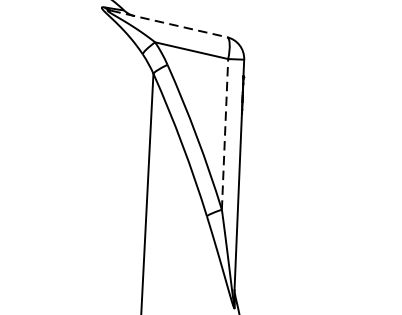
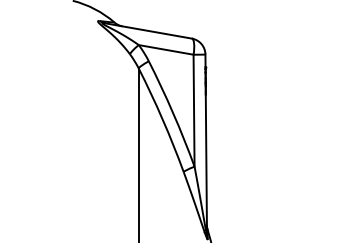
line: (170, 24) -> (149, 31), dashed -> solid
line: (225, 134) -> (194, 110), dashed -> solid

